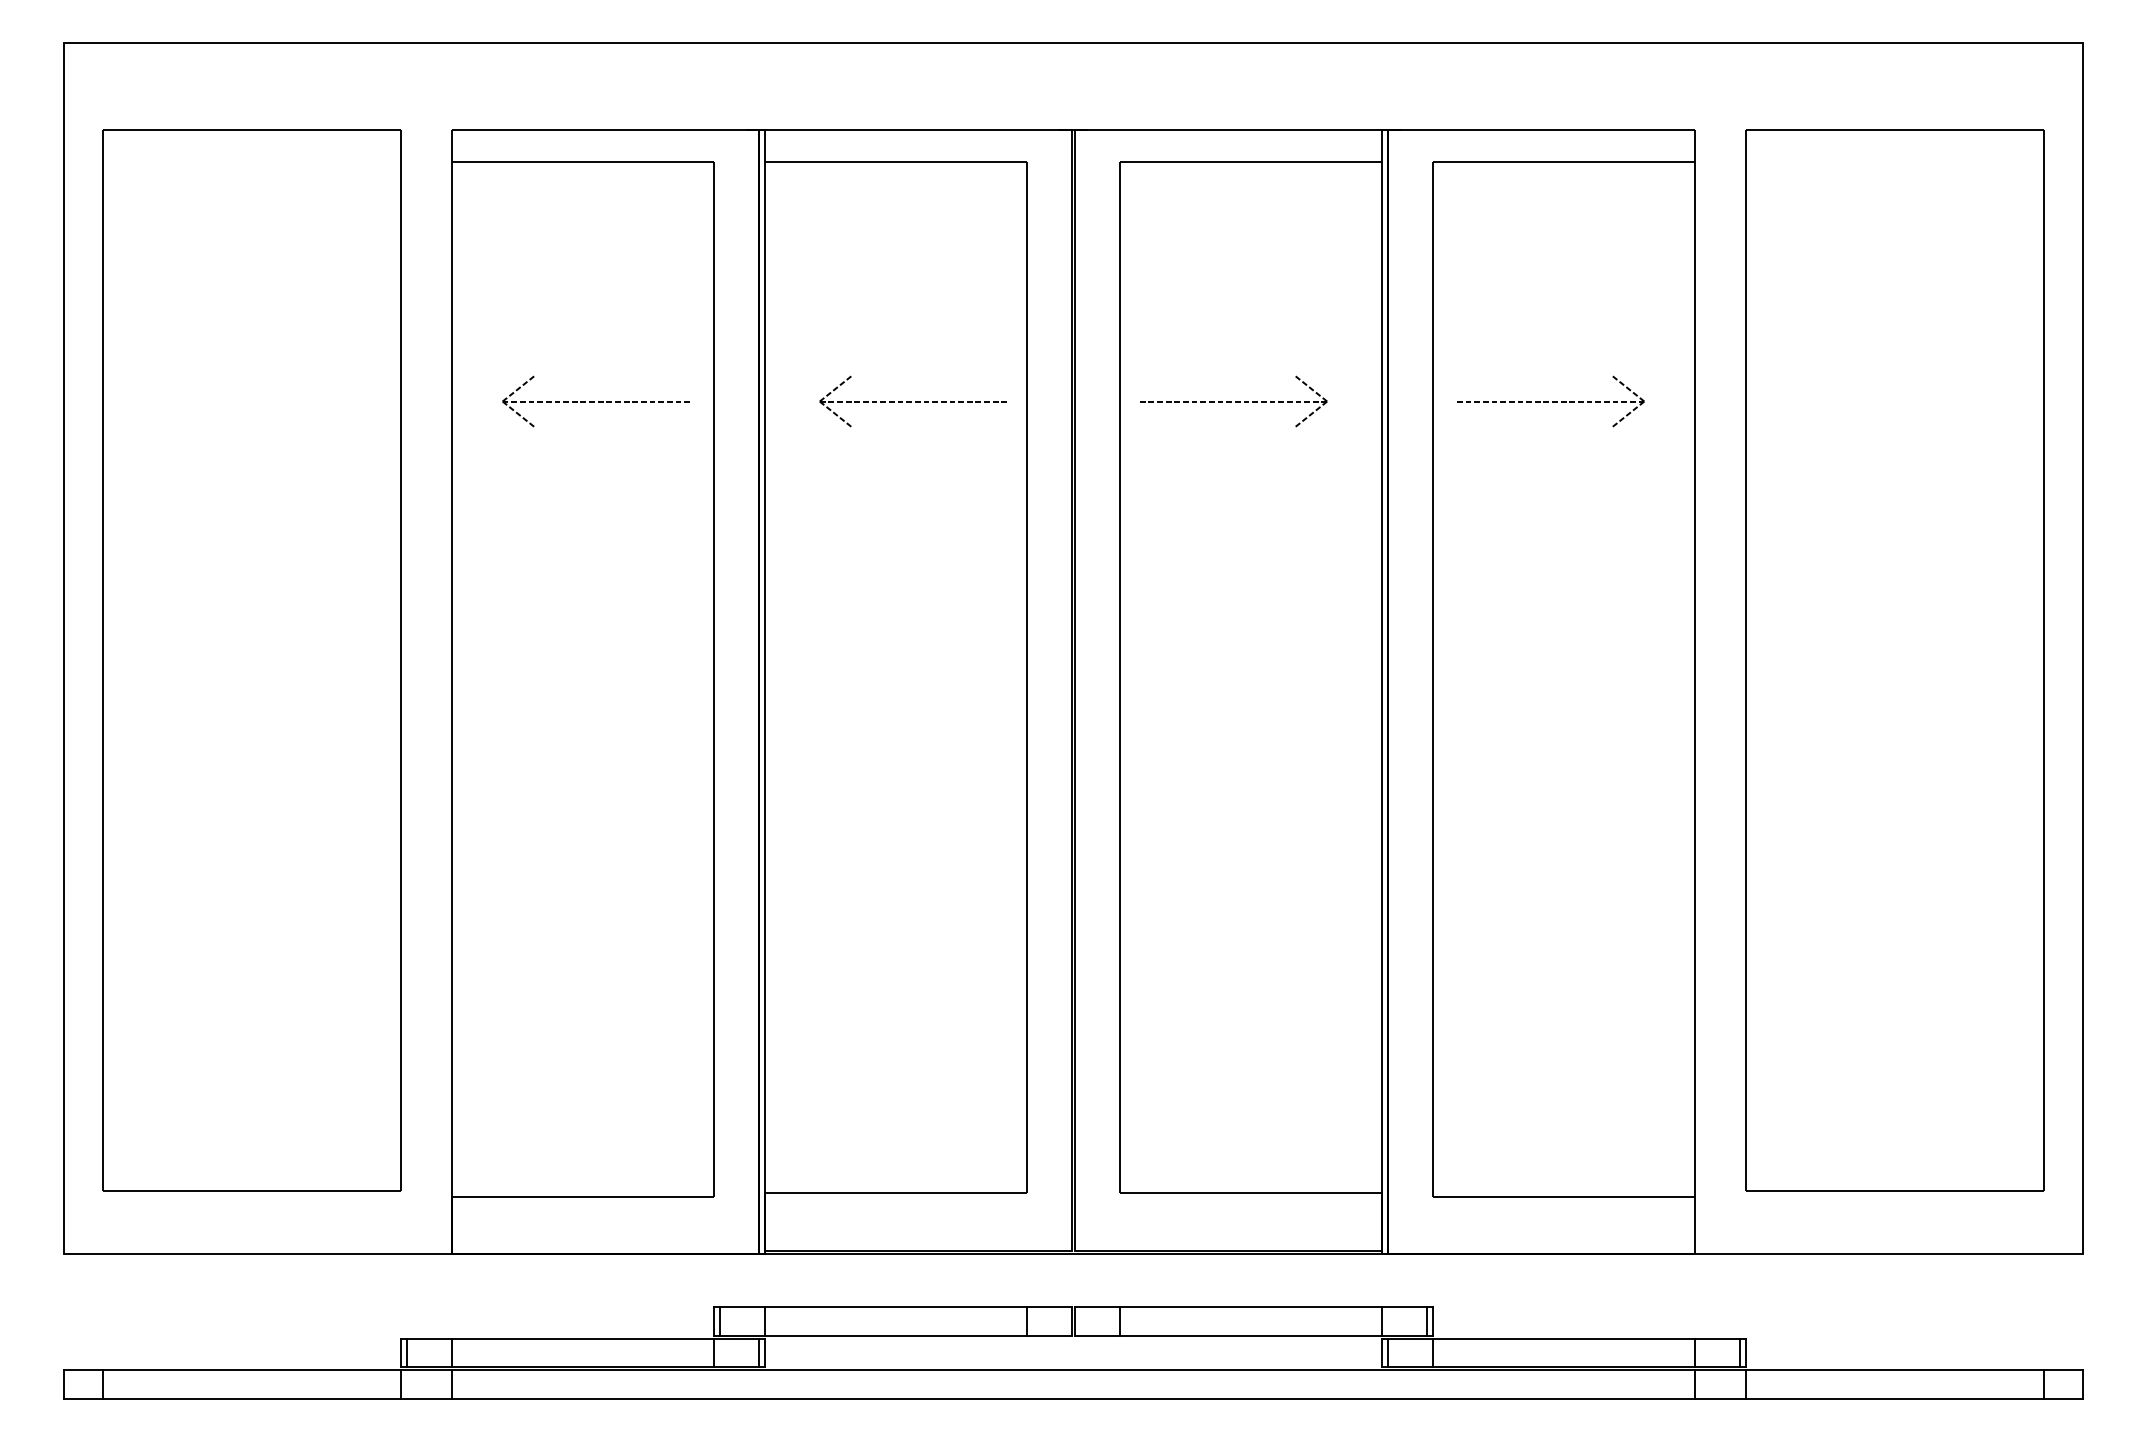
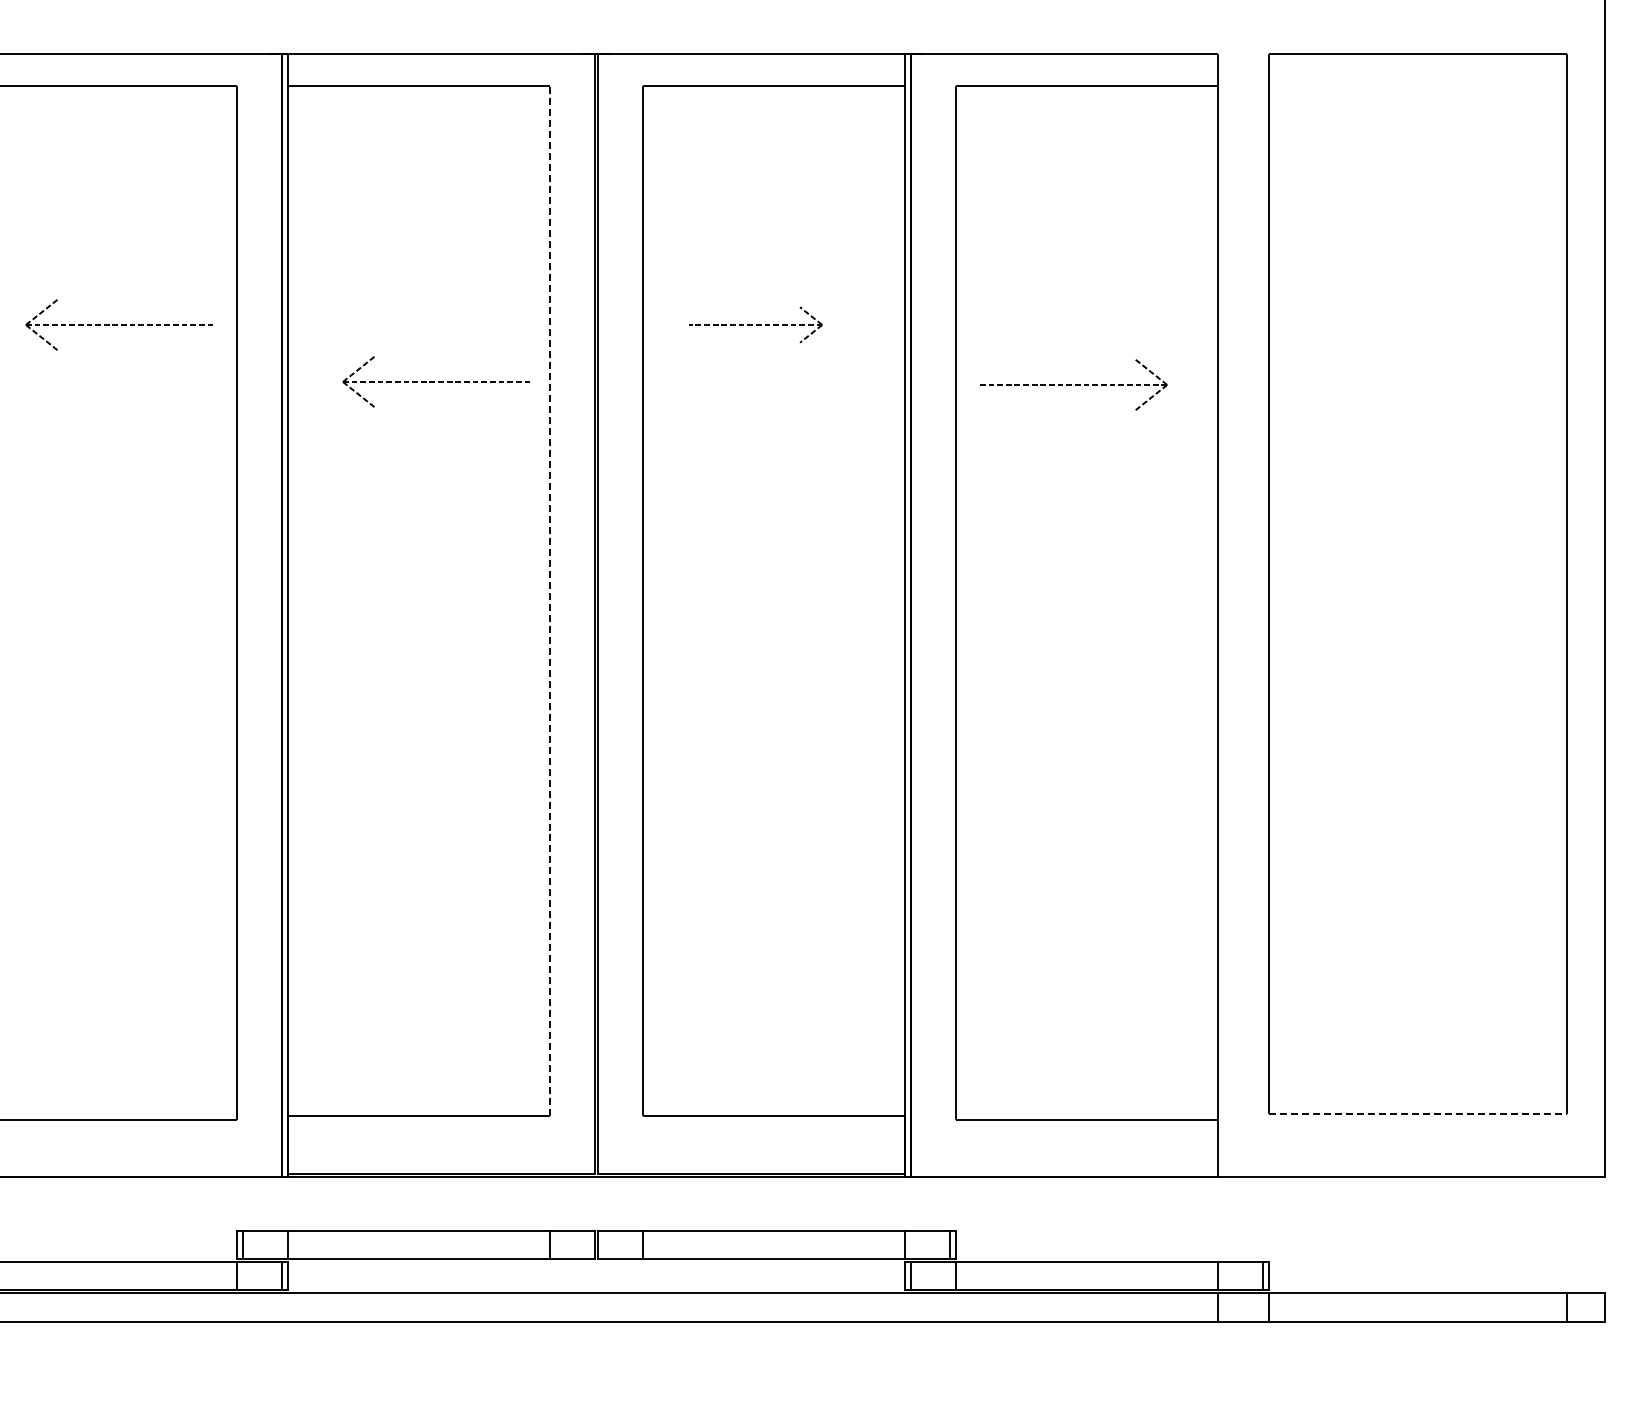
part: (912, 401) -> (435, 381), moved
part: (1233, 401) -> (756, 324), size x0.7
part: (1550, 401) -> (1073, 384), moved
line: (1026, 677) -> (549, 600), solid -> dashed
line: (1895, 1190) -> (1418, 1113), solid -> dashed

